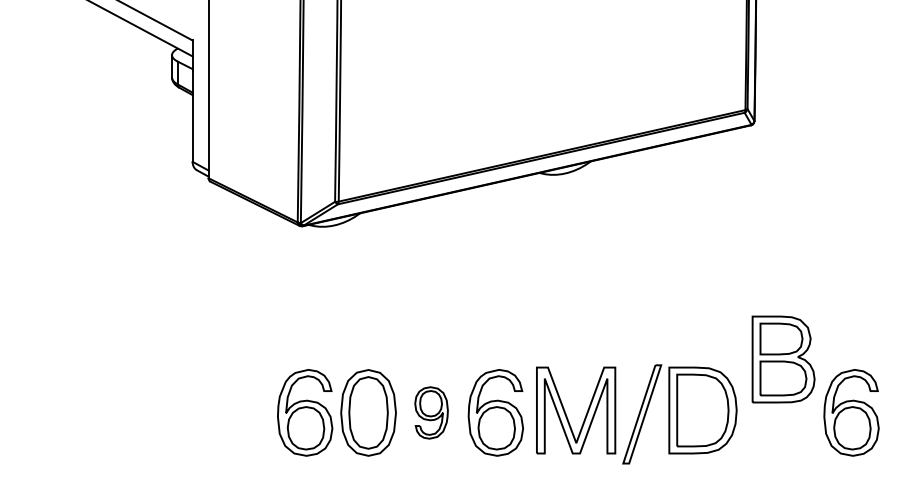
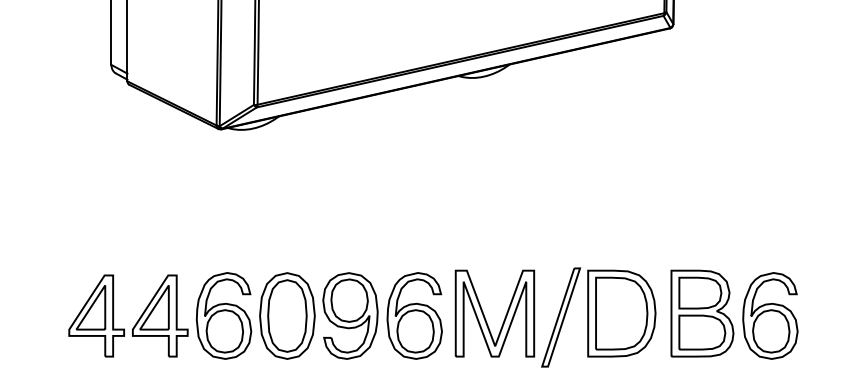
part: (783, 359) -> (702, 313), moved
part: (431, 412) -> (350, 315), size x1.67
part: (218, 417) -> (137, 320), added

